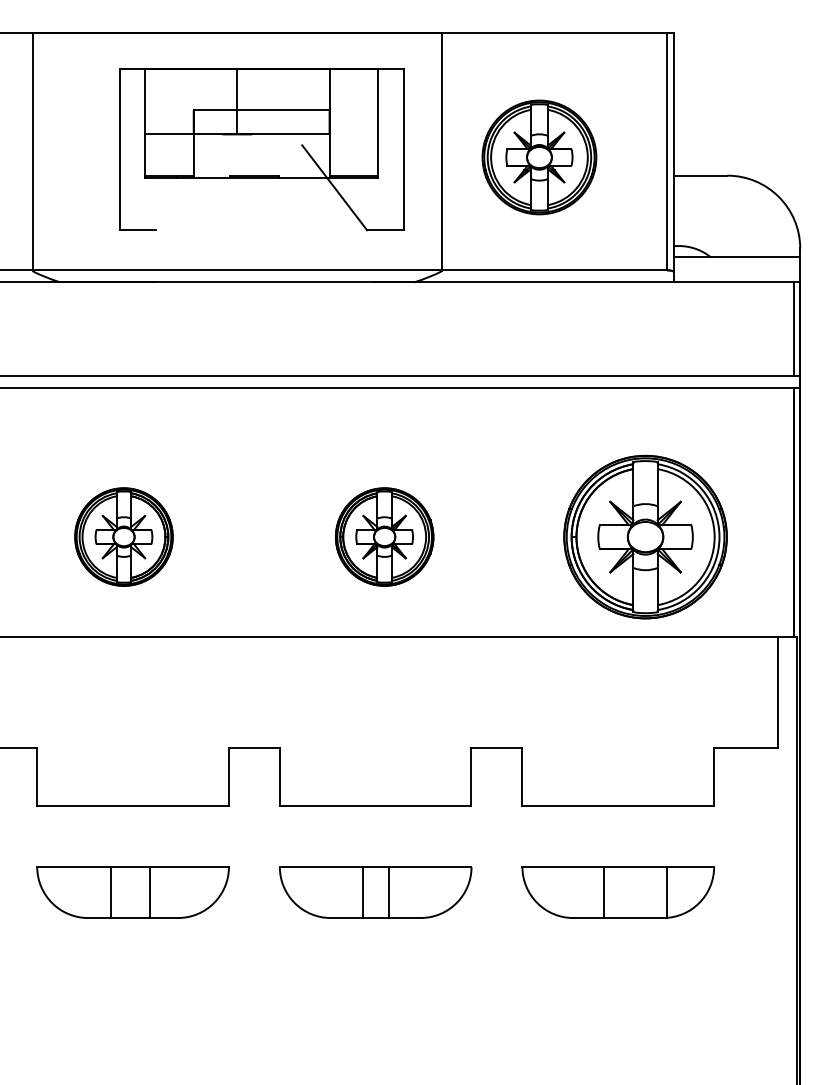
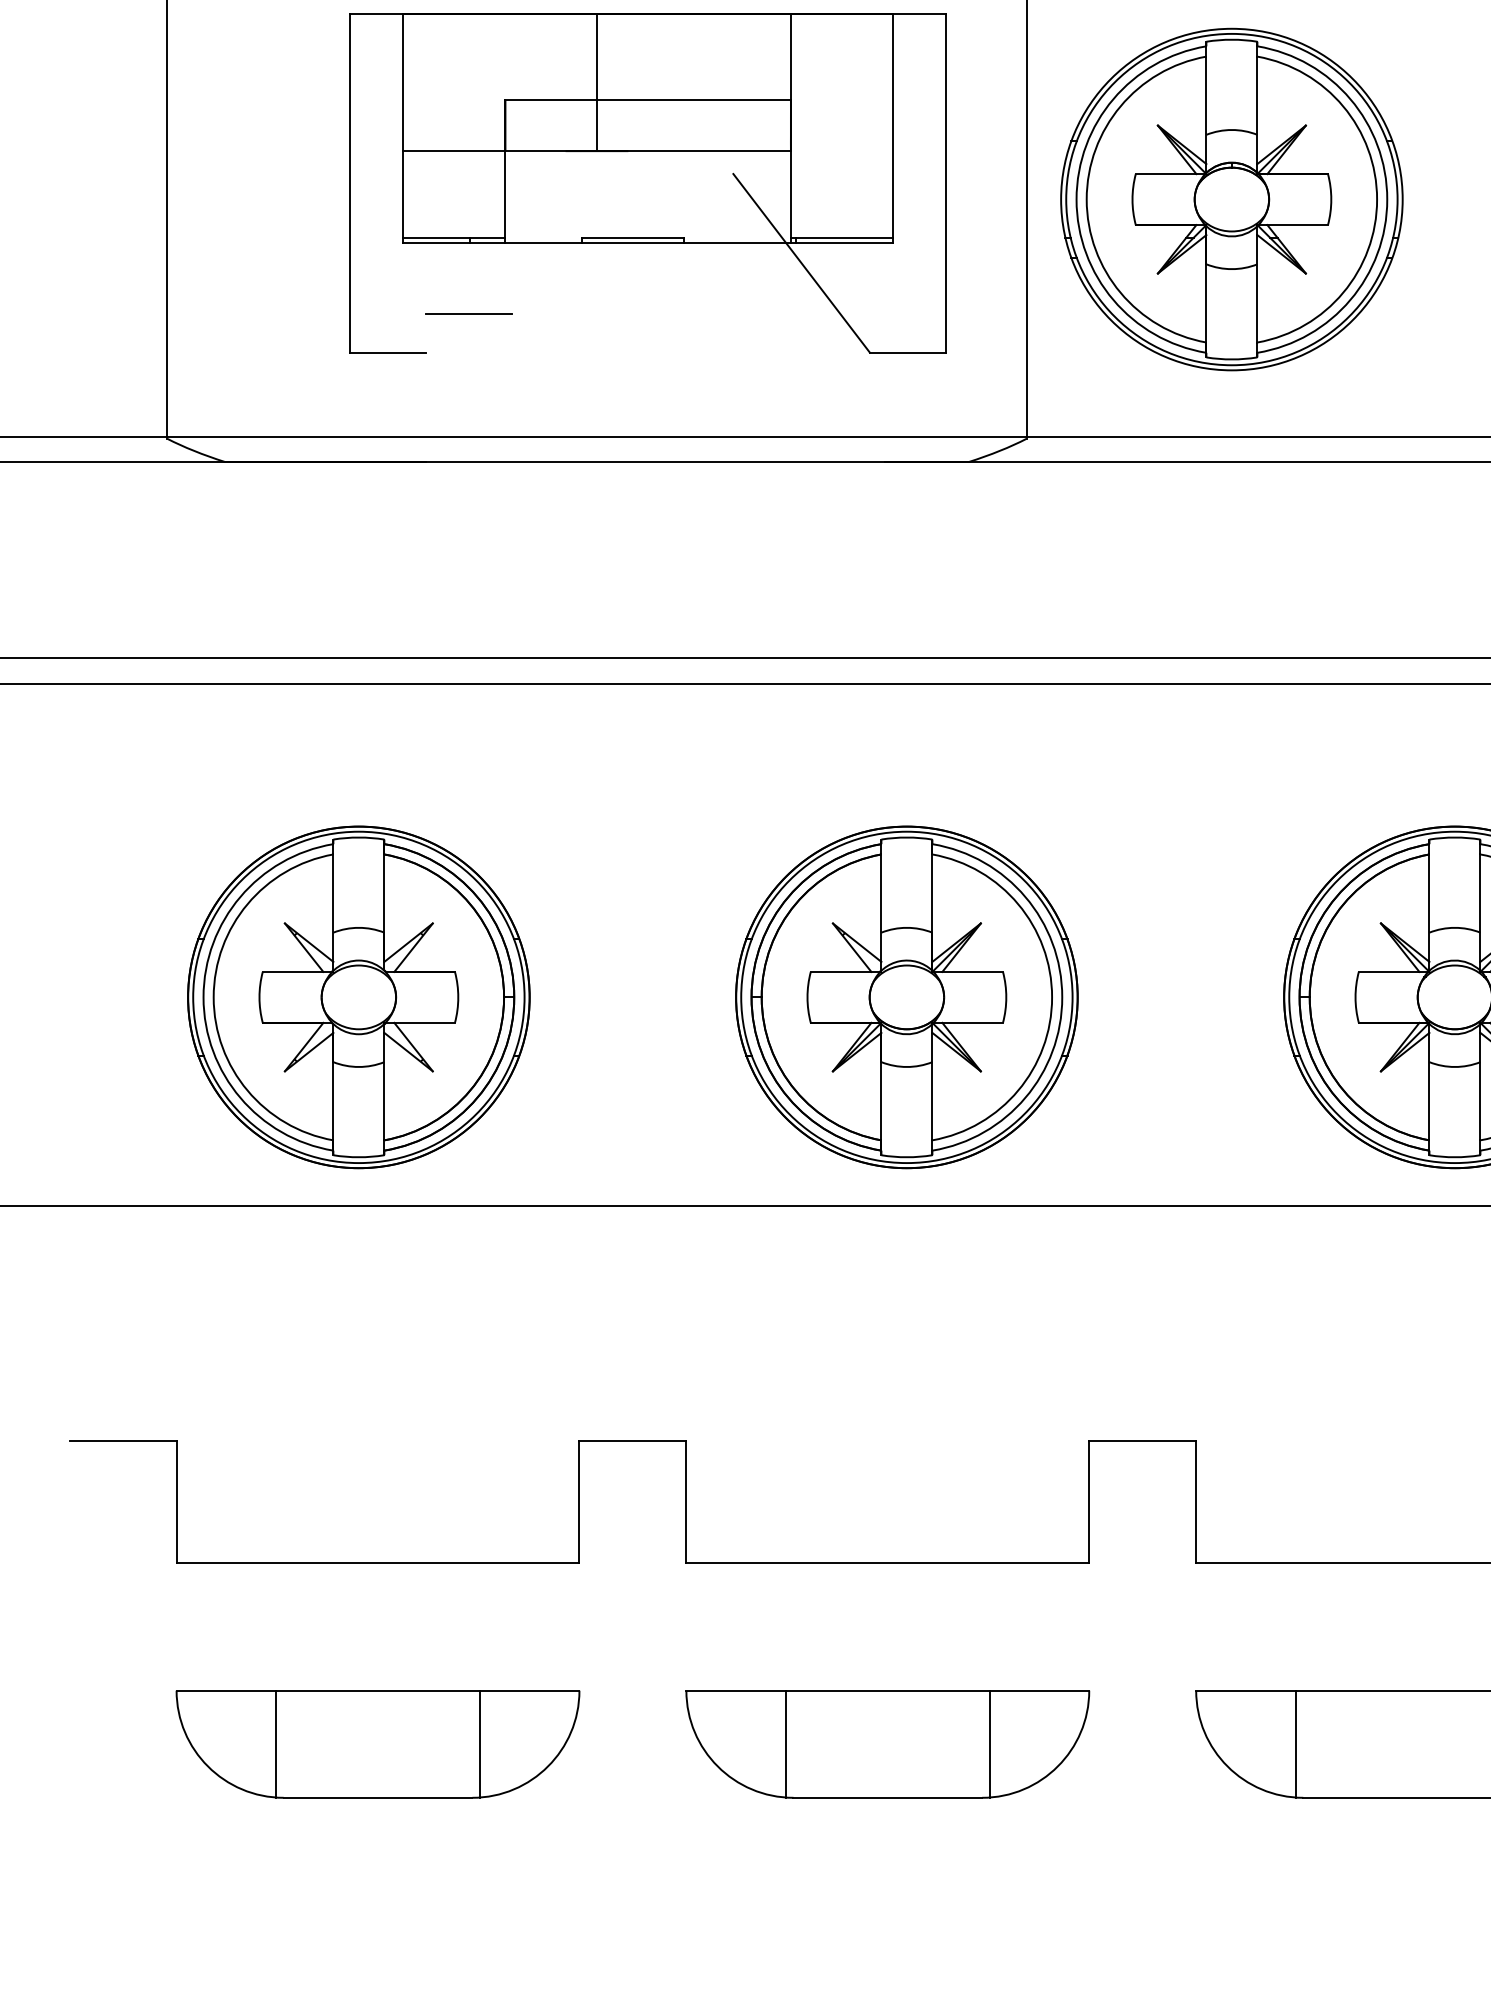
part: (539, 157) -> (1232, 199), size x1.43
line: (176, 211) -> (469, 313), added
part: (123, 536) -> (357, 996), size x1.67
part: (384, 536) -> (906, 996), size x1.67
line: (110, 892) -> (275, 1744), moved
line: (149, 892) -> (479, 1744), moved
line: (363, 892) -> (786, 1744), moved
line: (389, 892) -> (990, 1744), moved
line: (603, 892) -> (1295, 1744), moved

